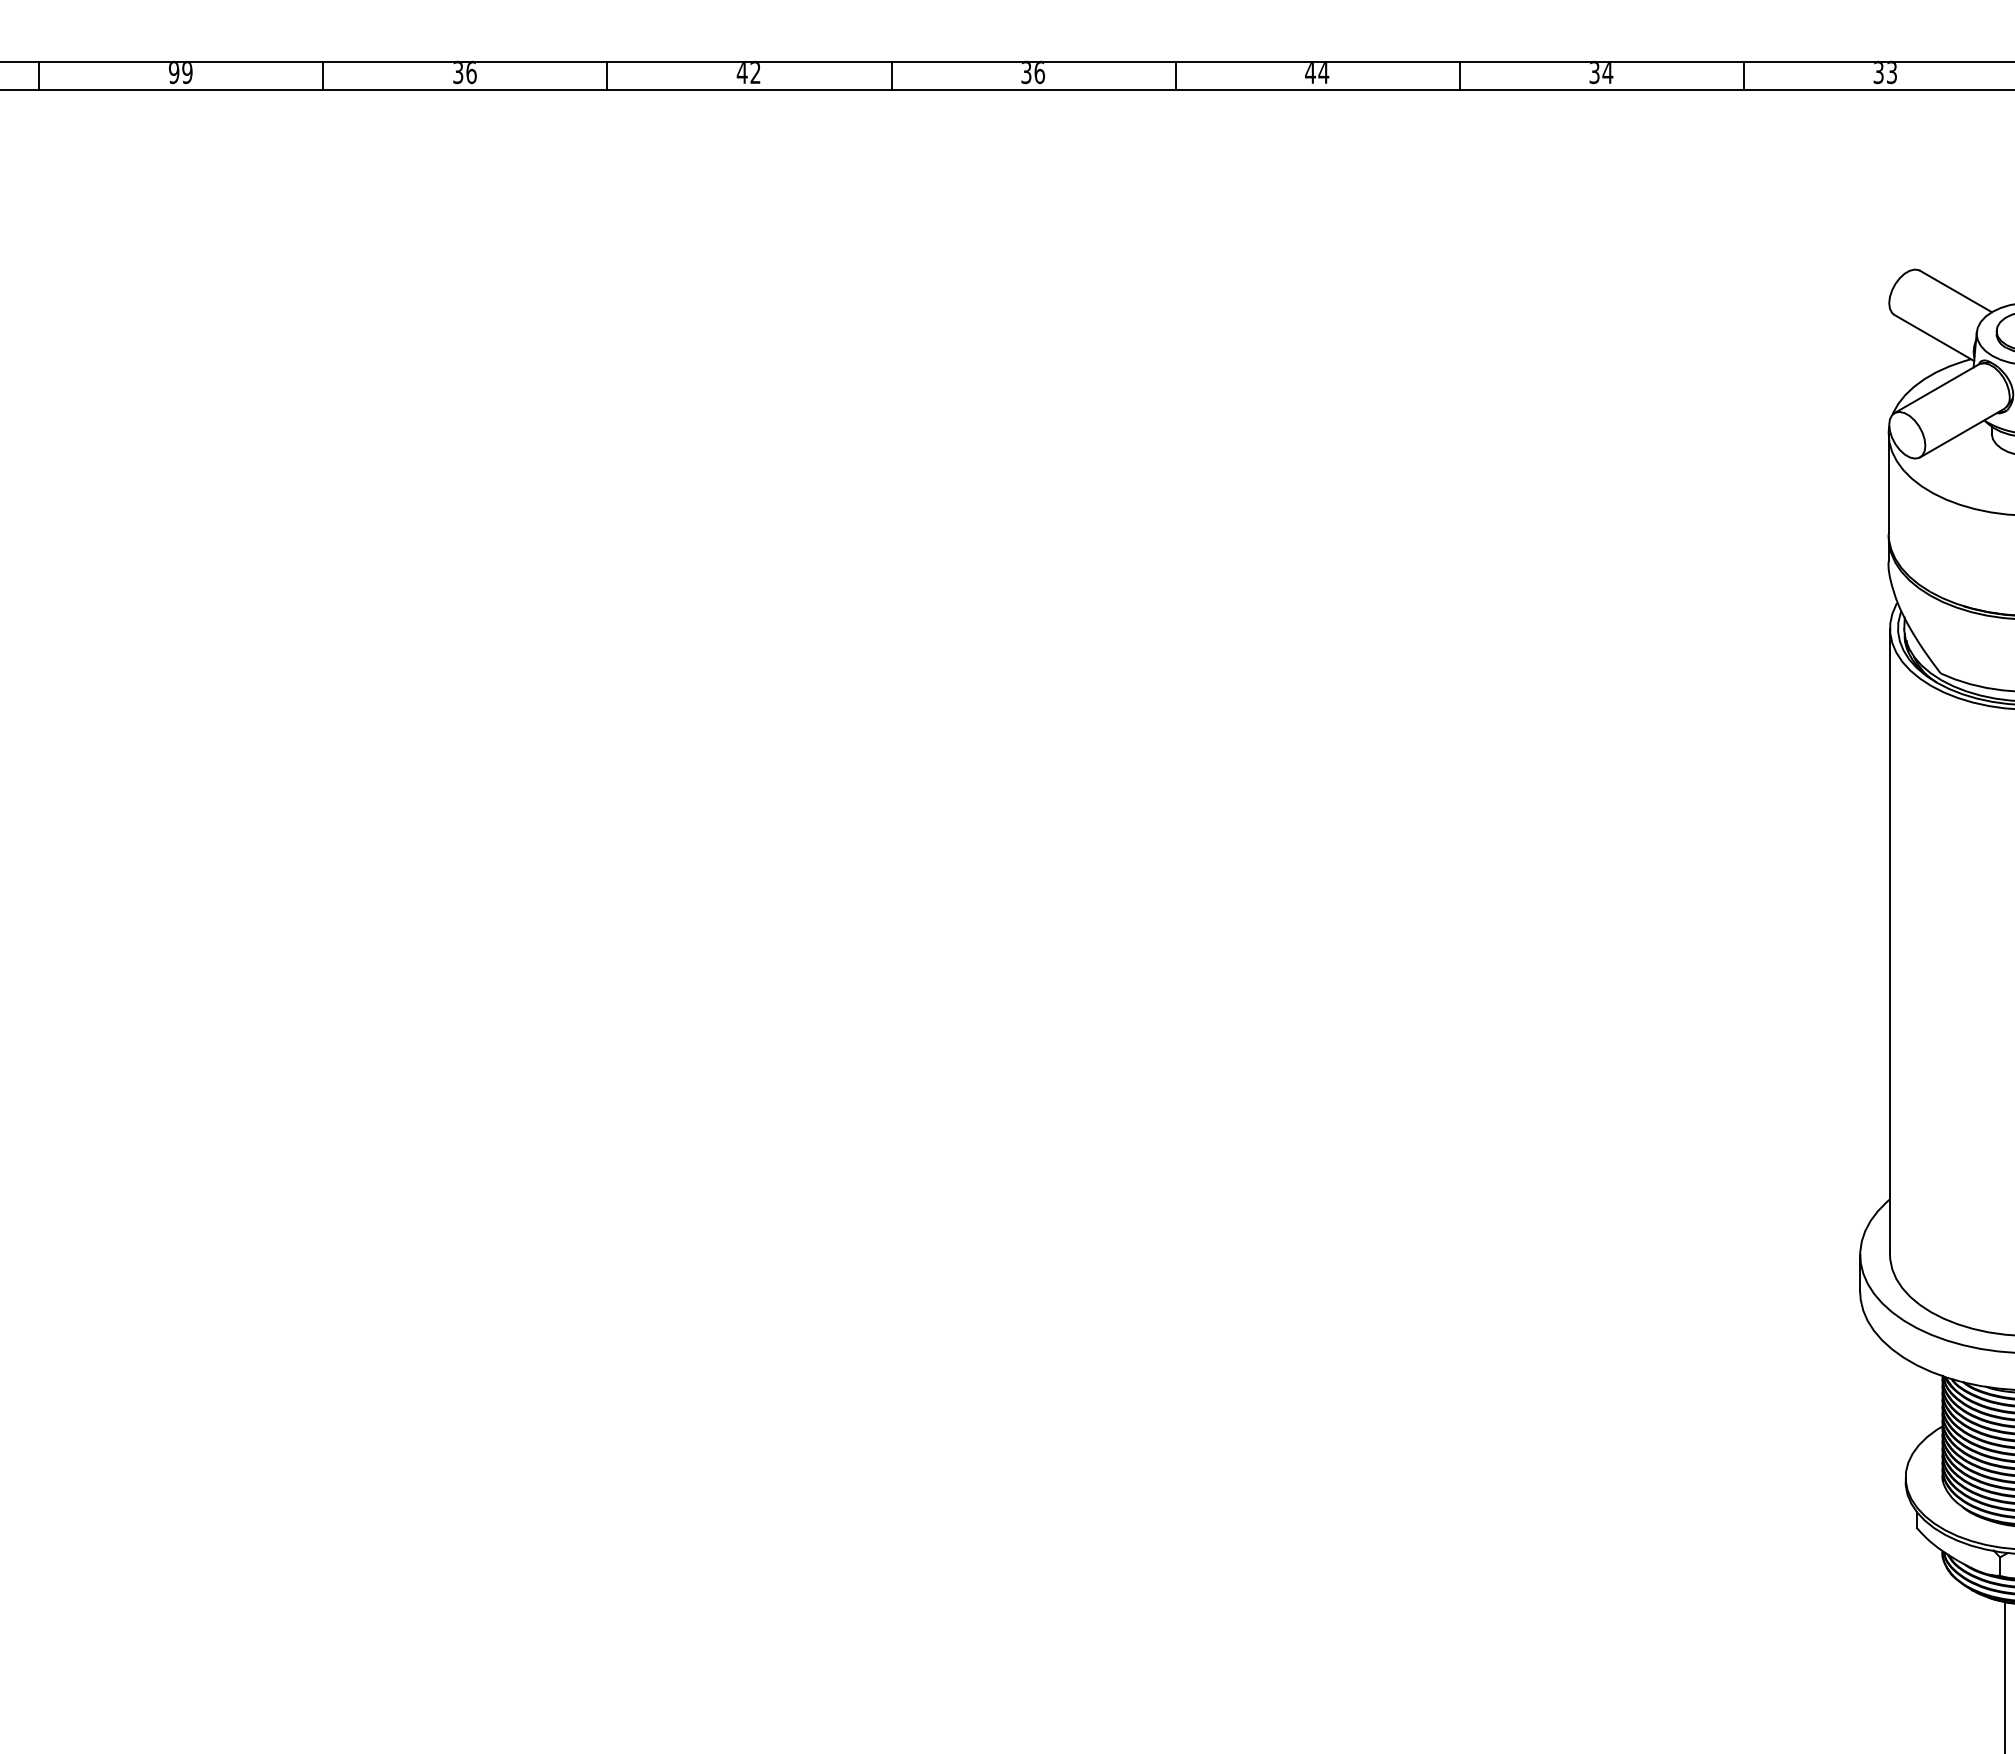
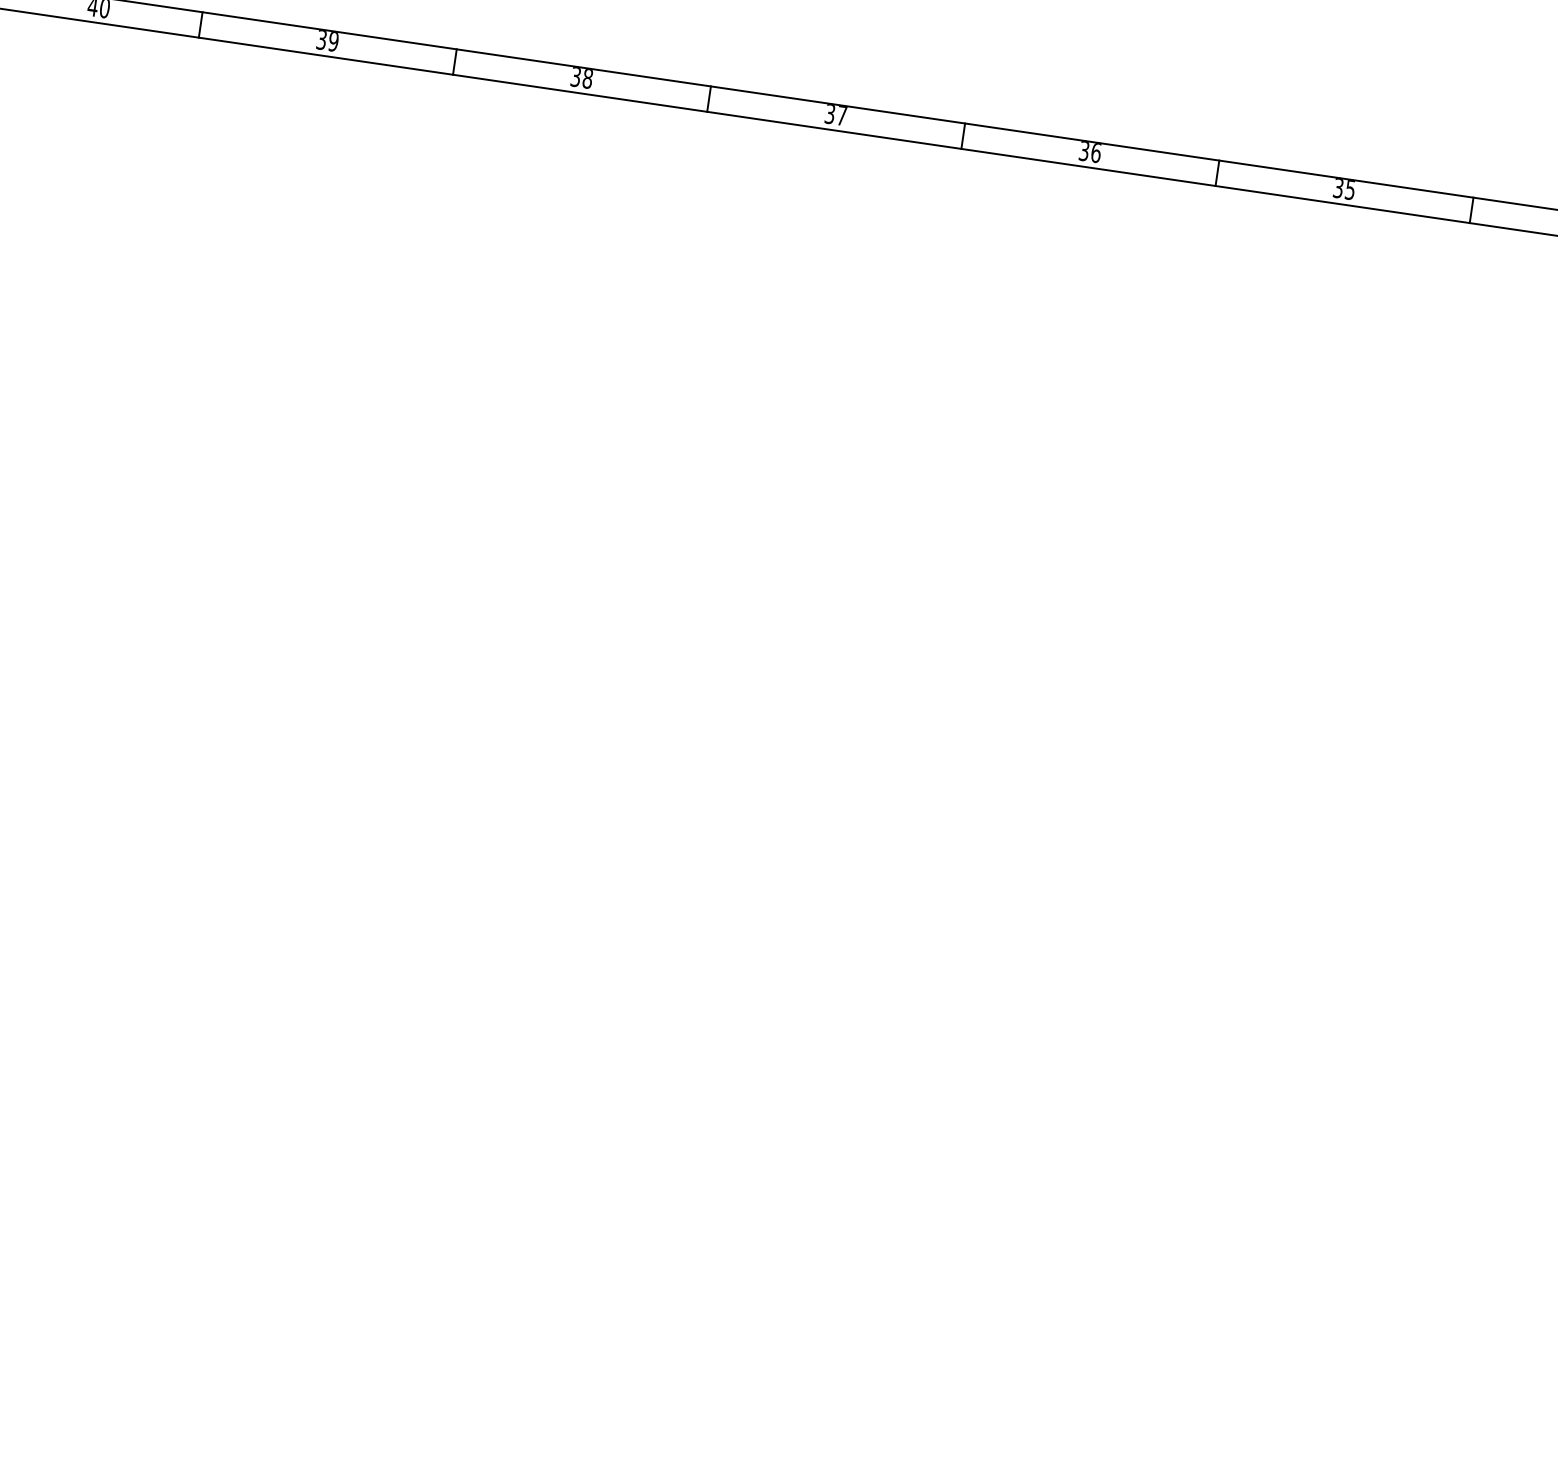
text: (471, 71) -> (587, 77), 36 -> 38
text: (748, 72) -> (835, 114), 42 -> 37
text: (1317, 72) -> (1344, 188), 44 -> 35
text: (174, 73) -> (321, 40), 99 -> 39

